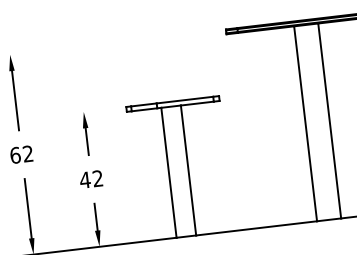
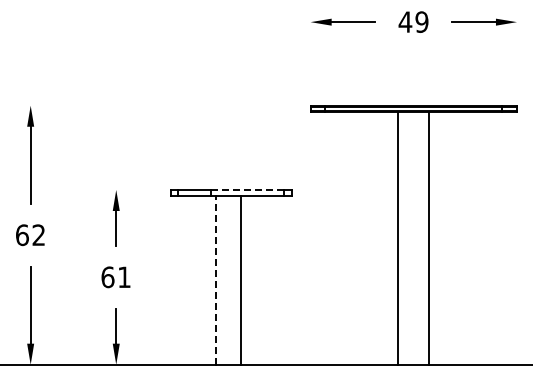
line: (184, 99) -> (247, 189), solid -> dashed
line: (169, 172) -> (216, 280), solid -> dashed
text: (91, 179) -> (115, 277), 42 -> 61

